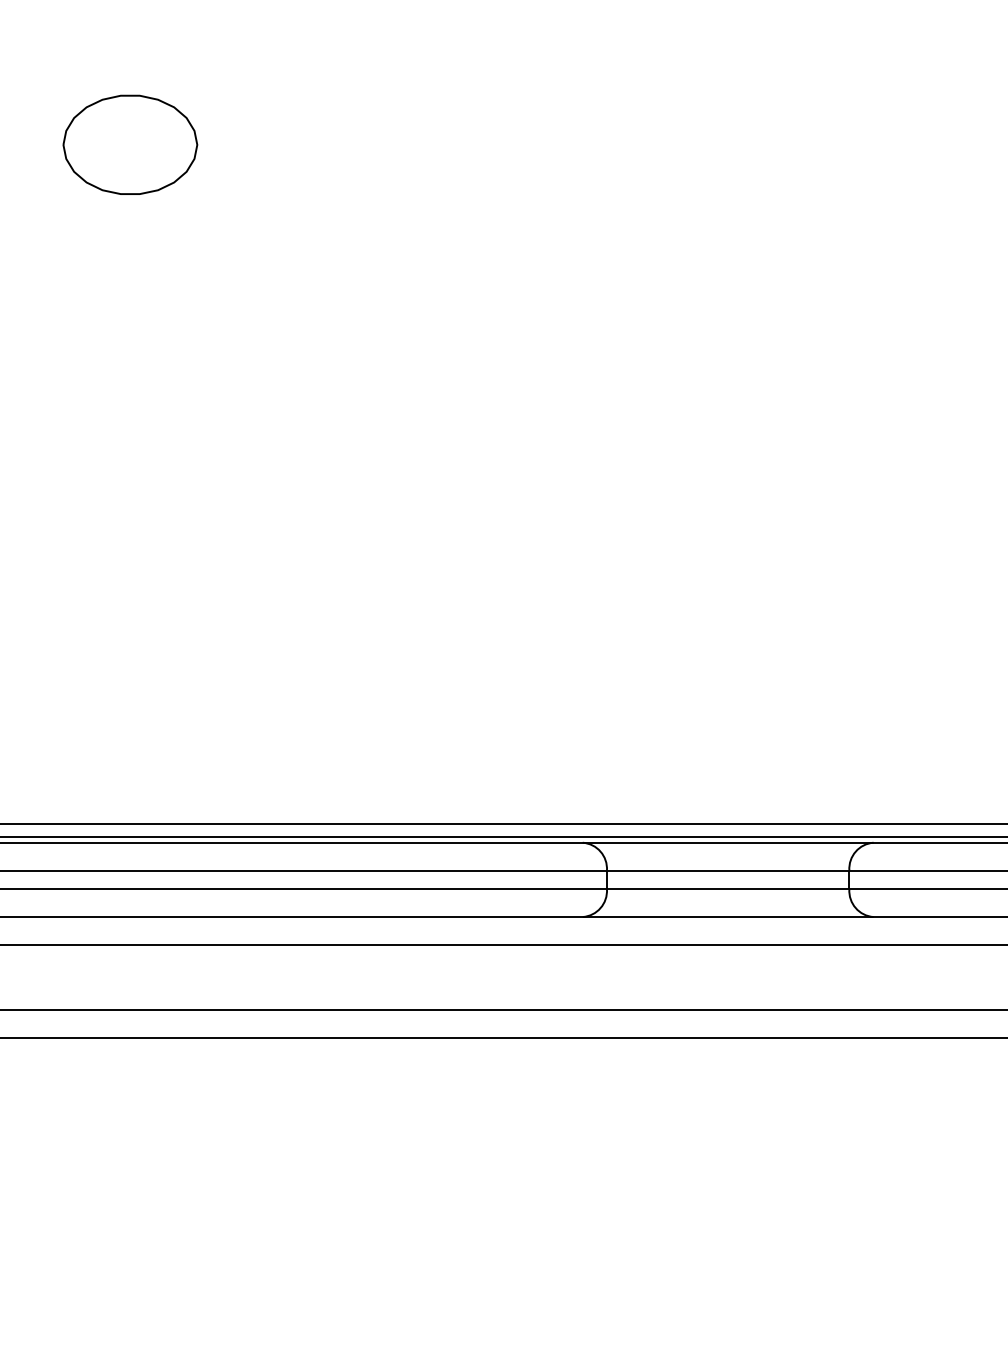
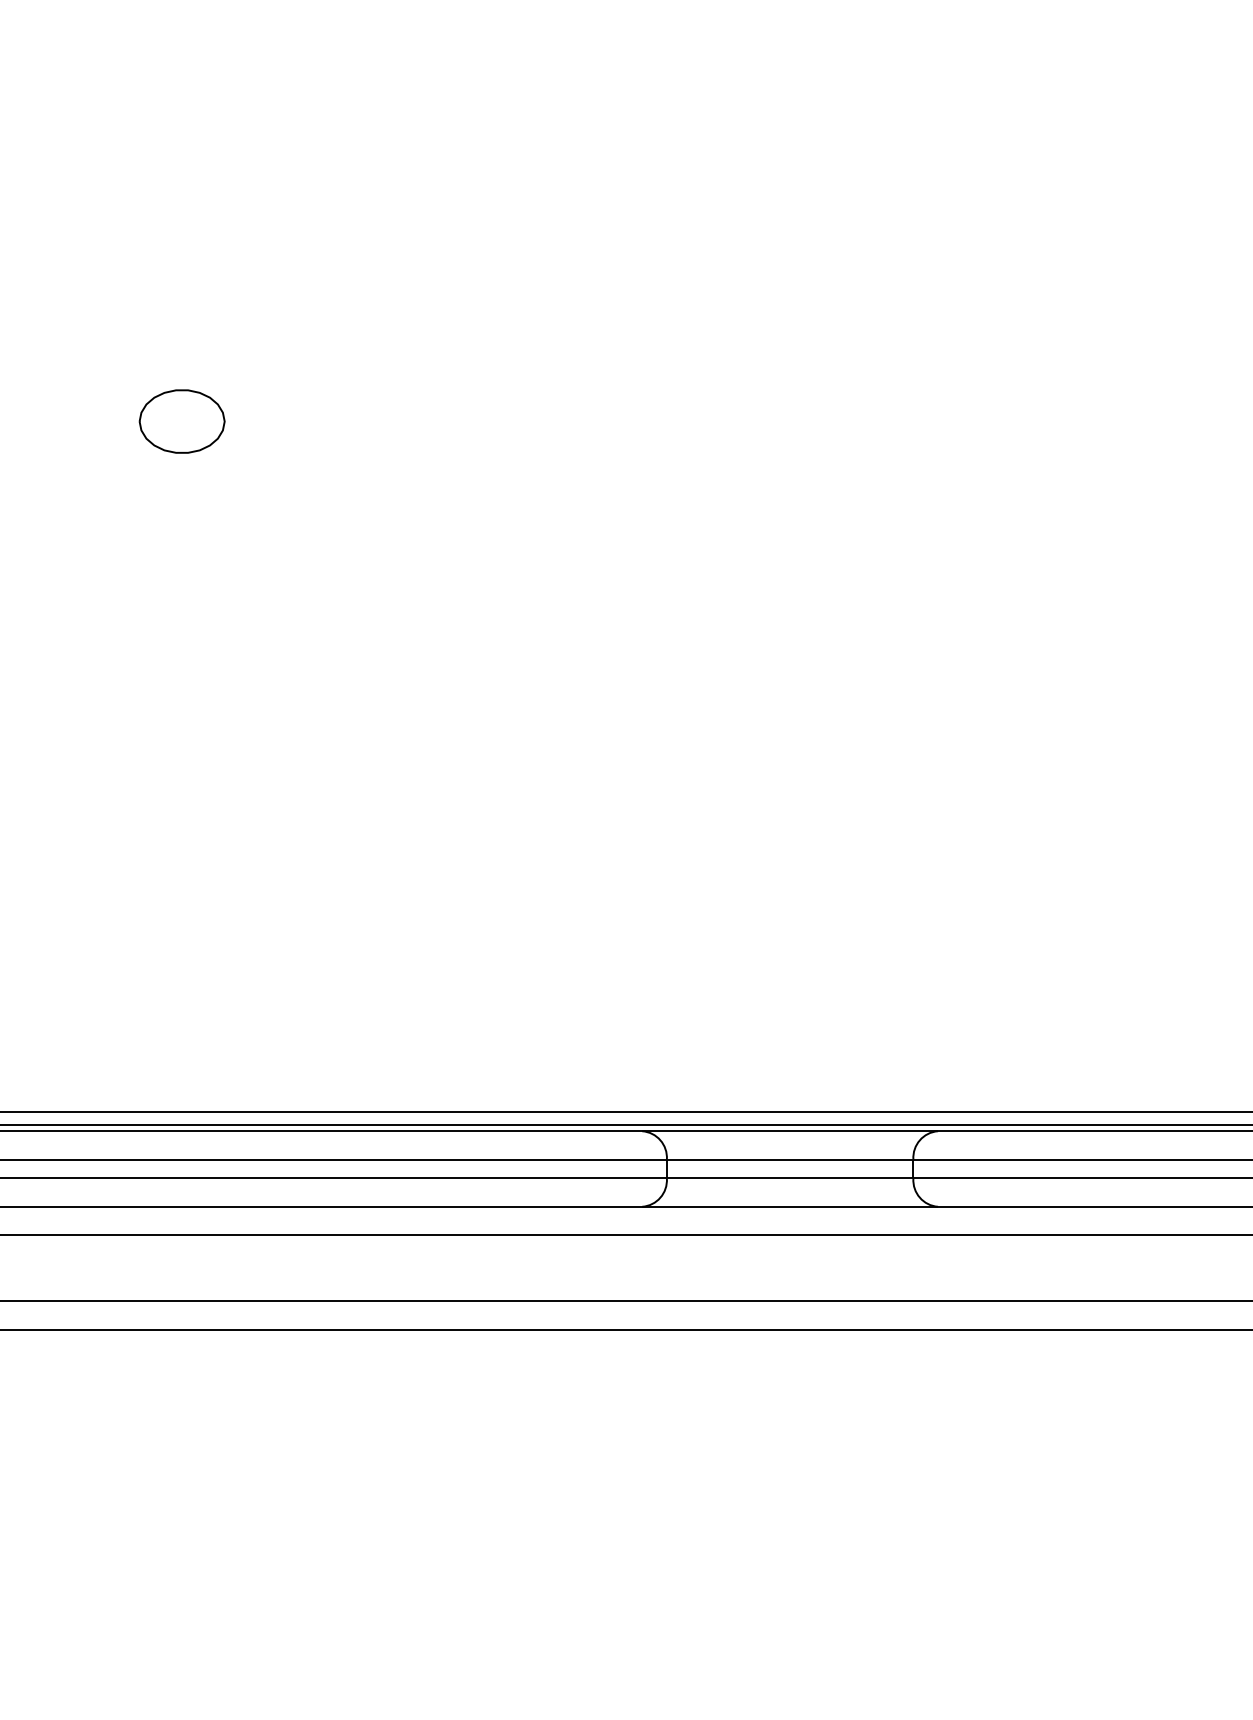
part: (129, 144) -> (181, 421), size x0.62

